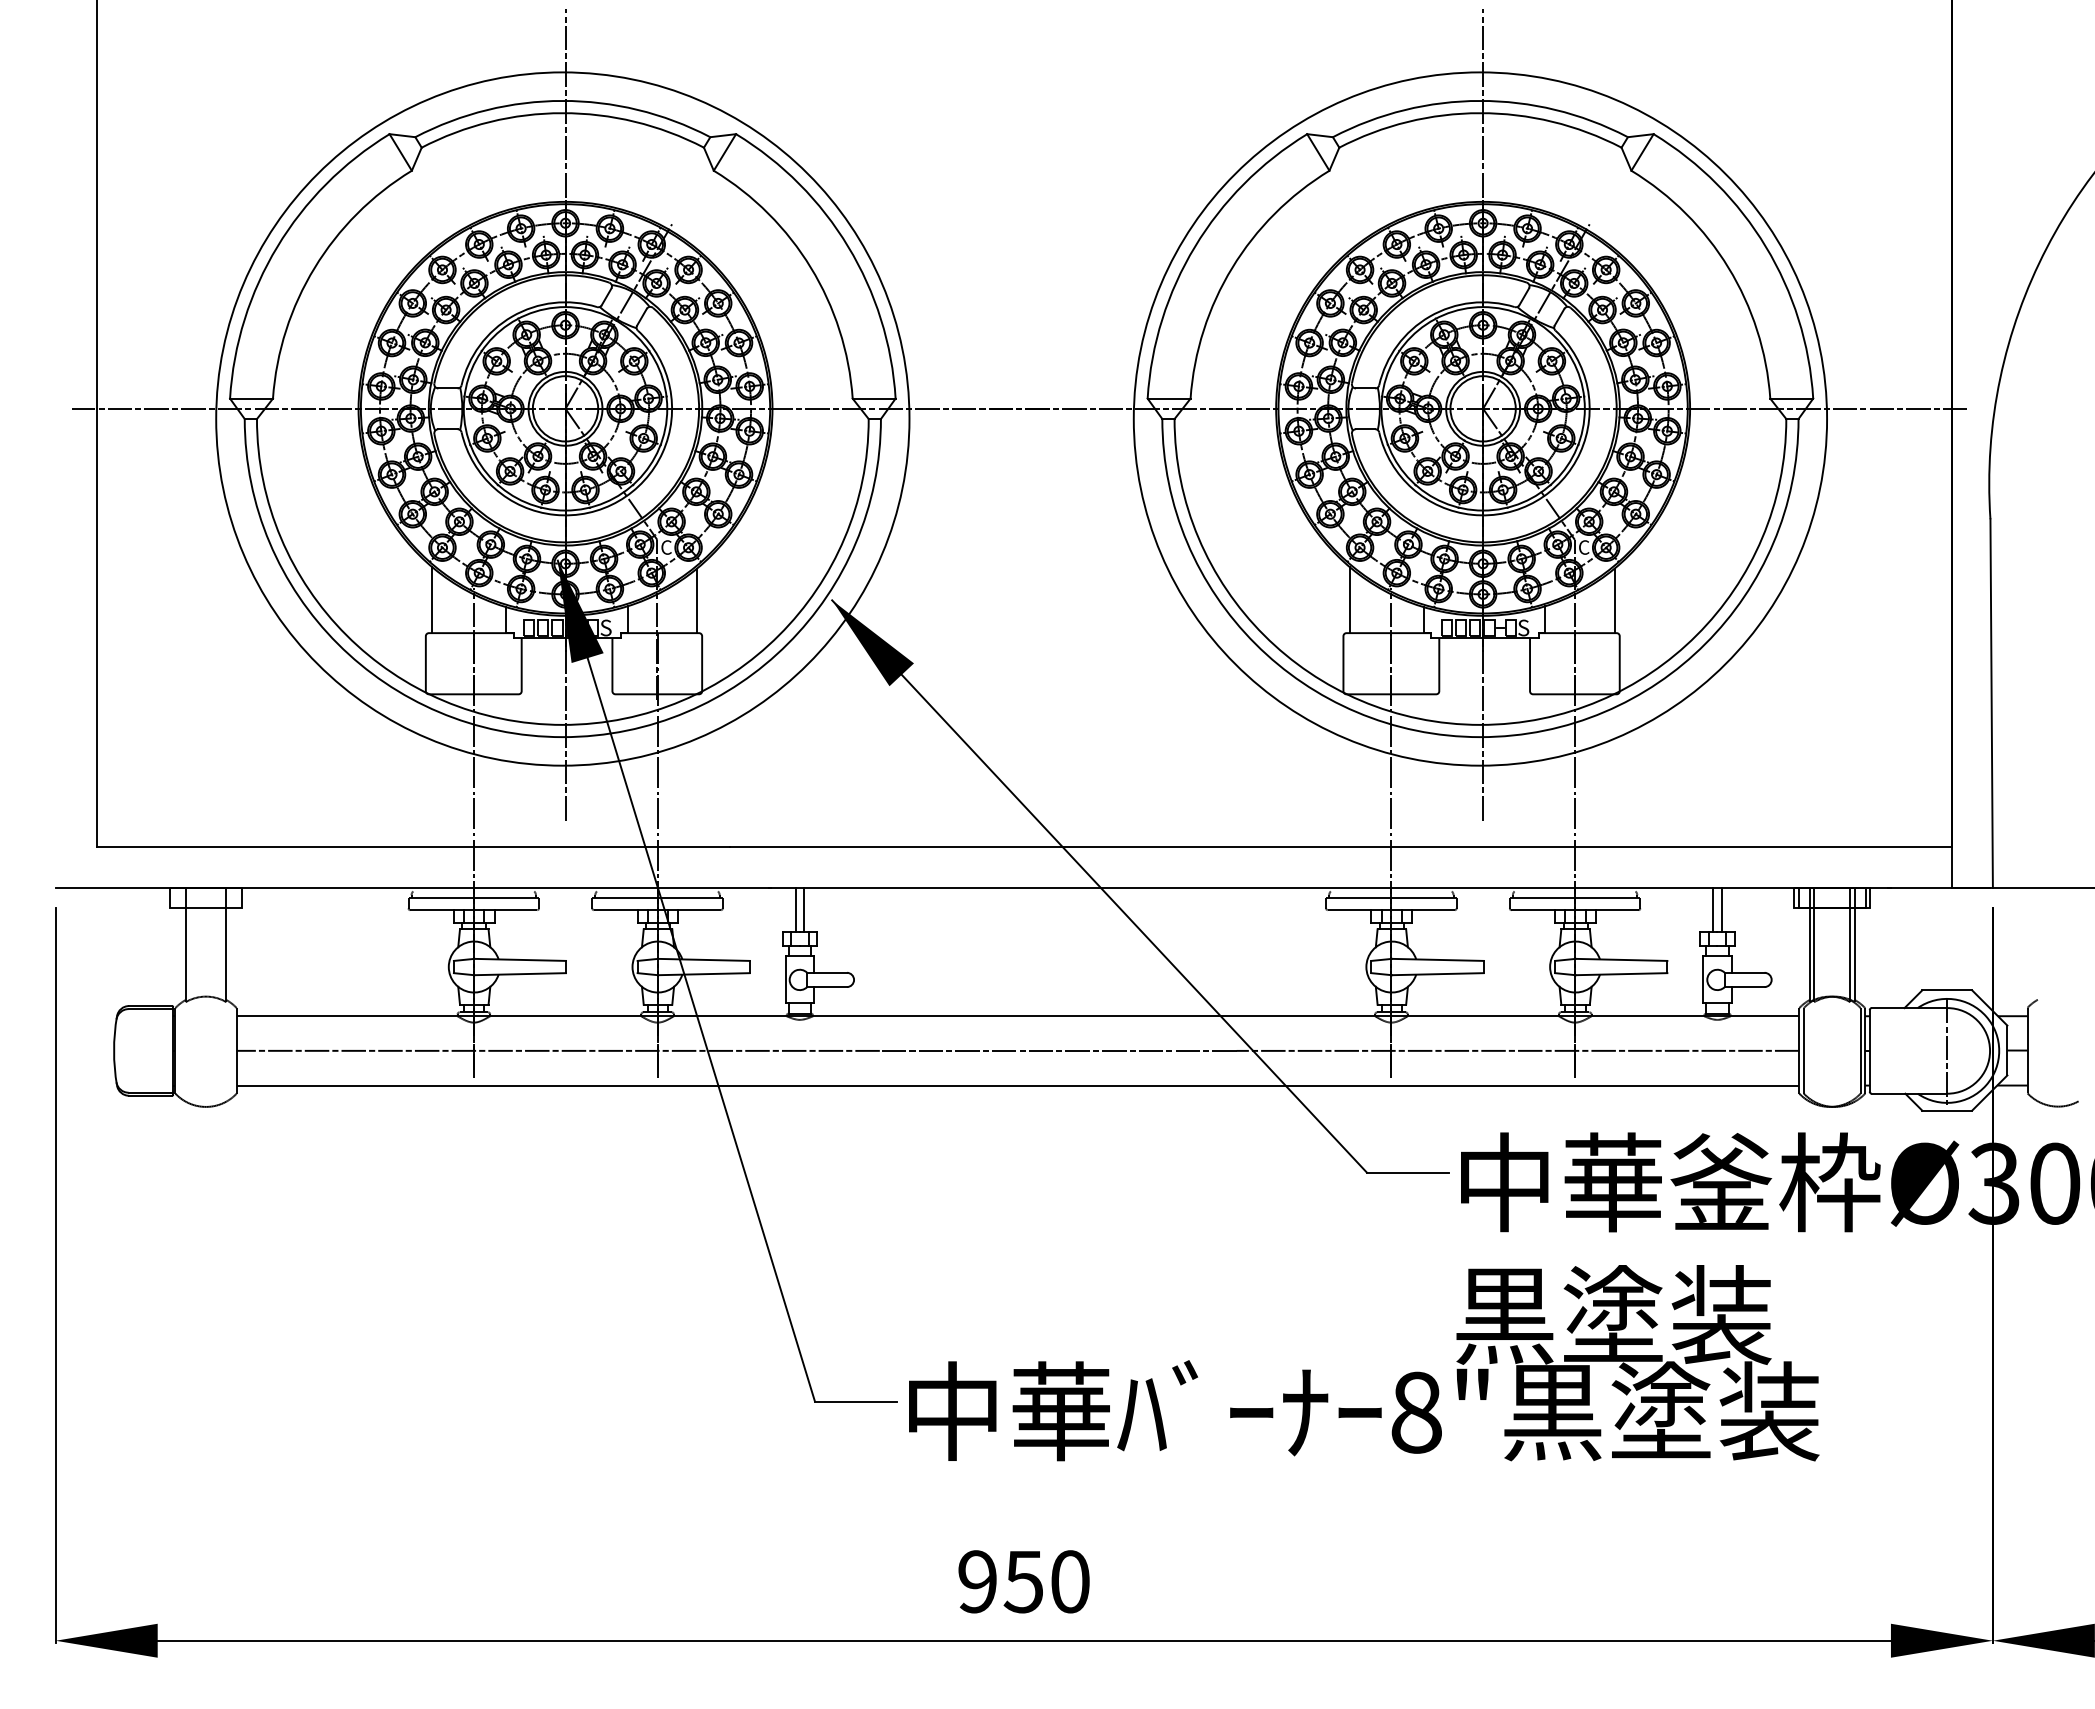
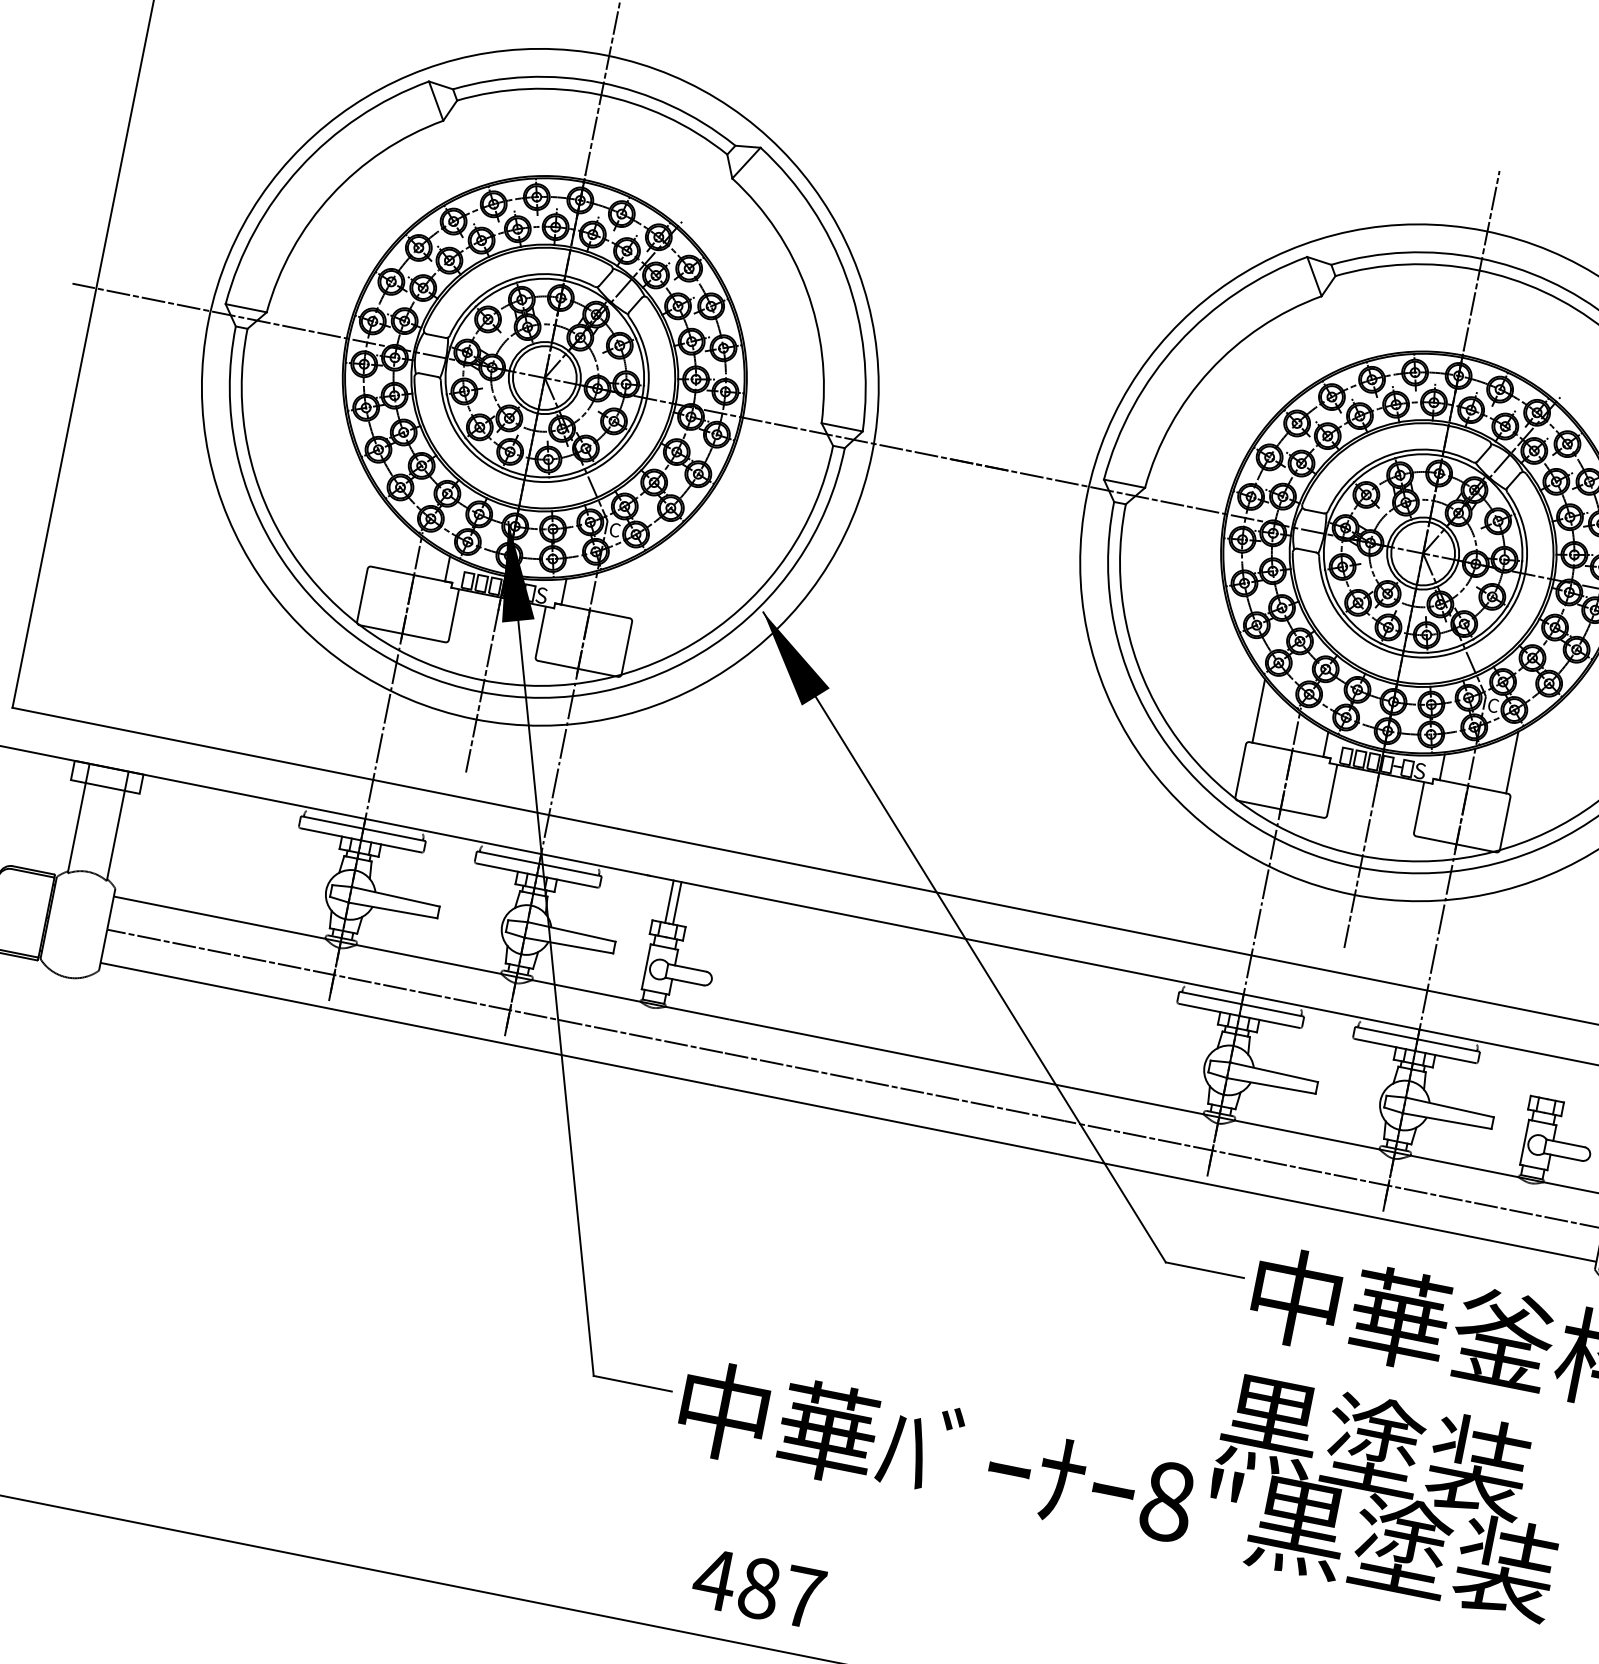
line: (431, 599) -> (380, 534), removed
line: (697, 600) -> (634, 586), removed
line: (1713, 909) -> (1547, 1076), removed
line: (1721, 909) -> (1555, 1078), removed
text: (1022, 1581) -> (757, 1587), 950 -> 487

